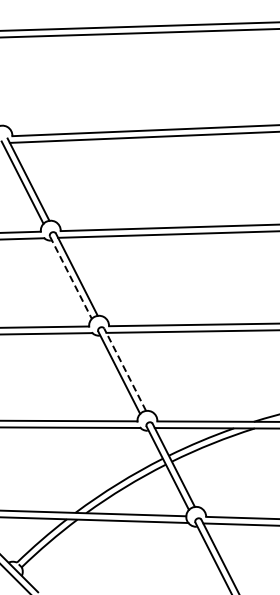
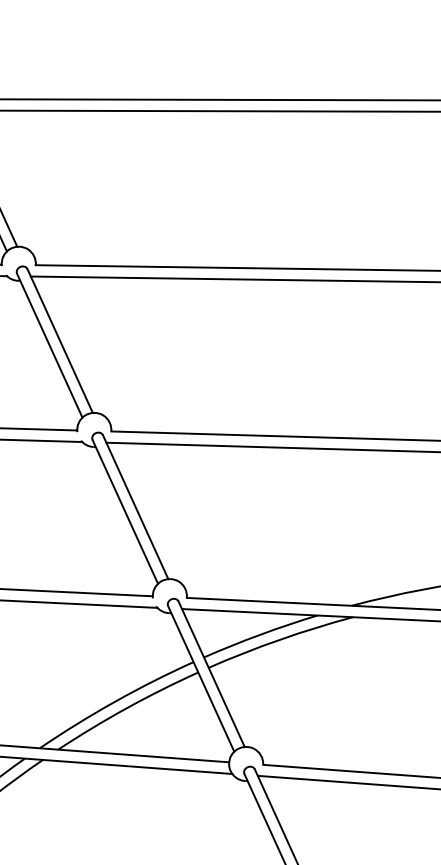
line: (71, 278) -> (50, 347), dashed -> solid
line: (124, 369) -> (134, 506), dashed -> solid

